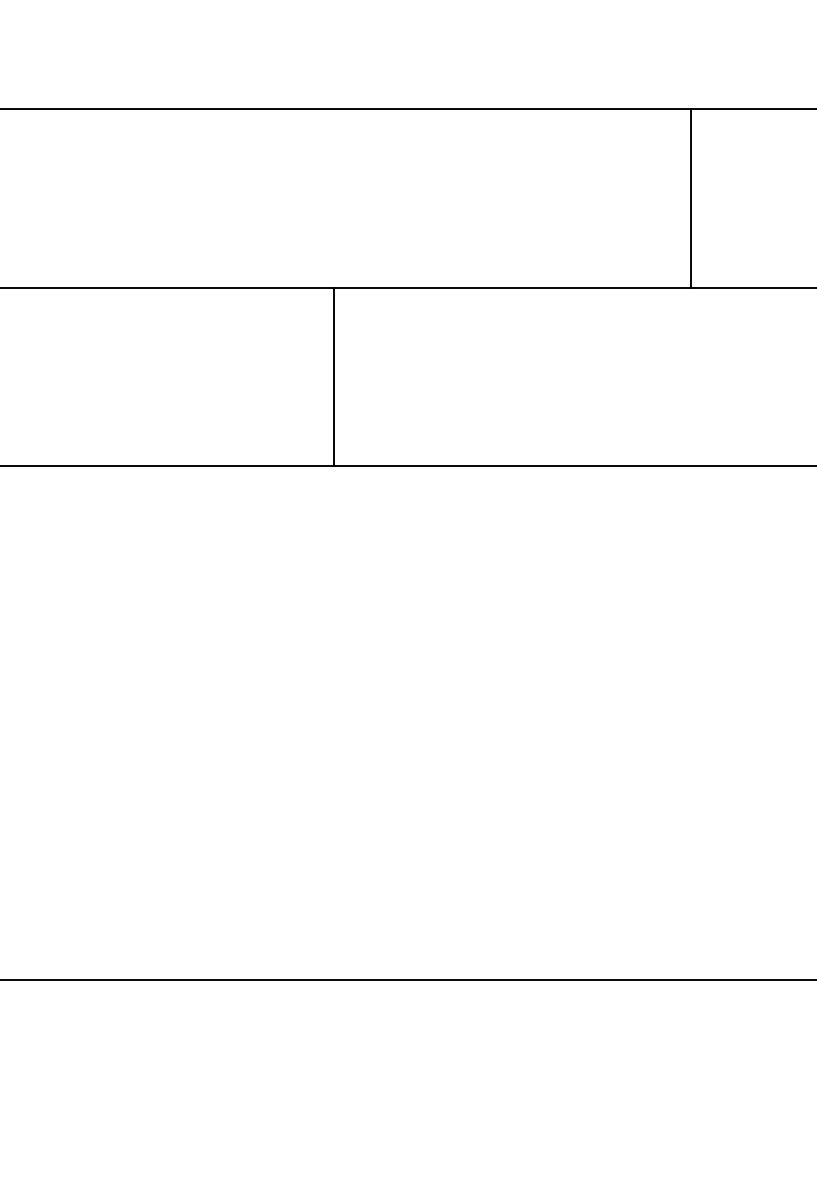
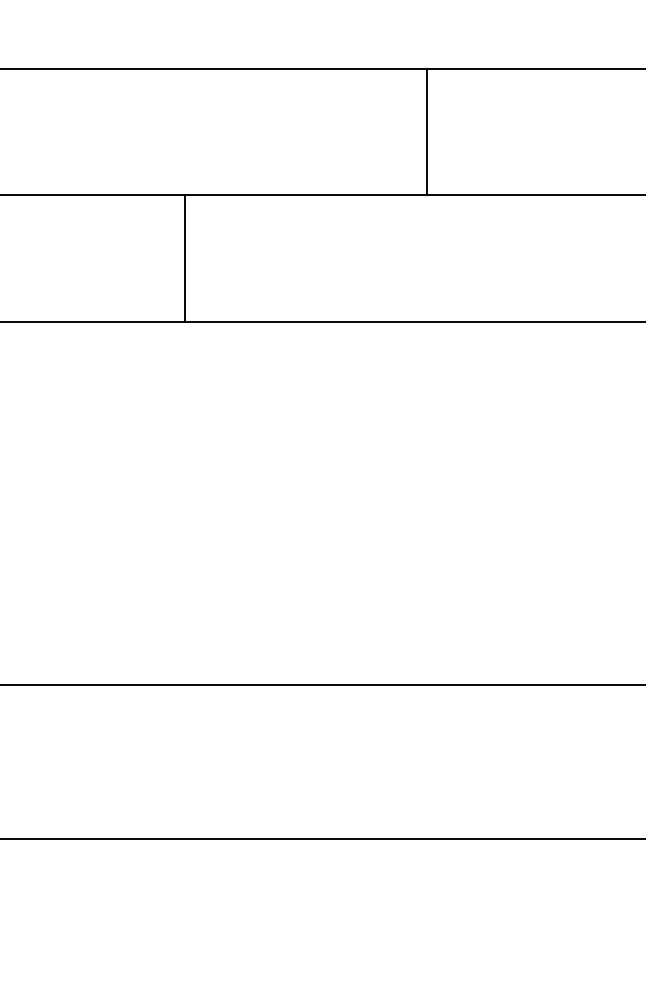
line: (690, 198) -> (426, 132), moved
line: (334, 376) -> (185, 258), moved

